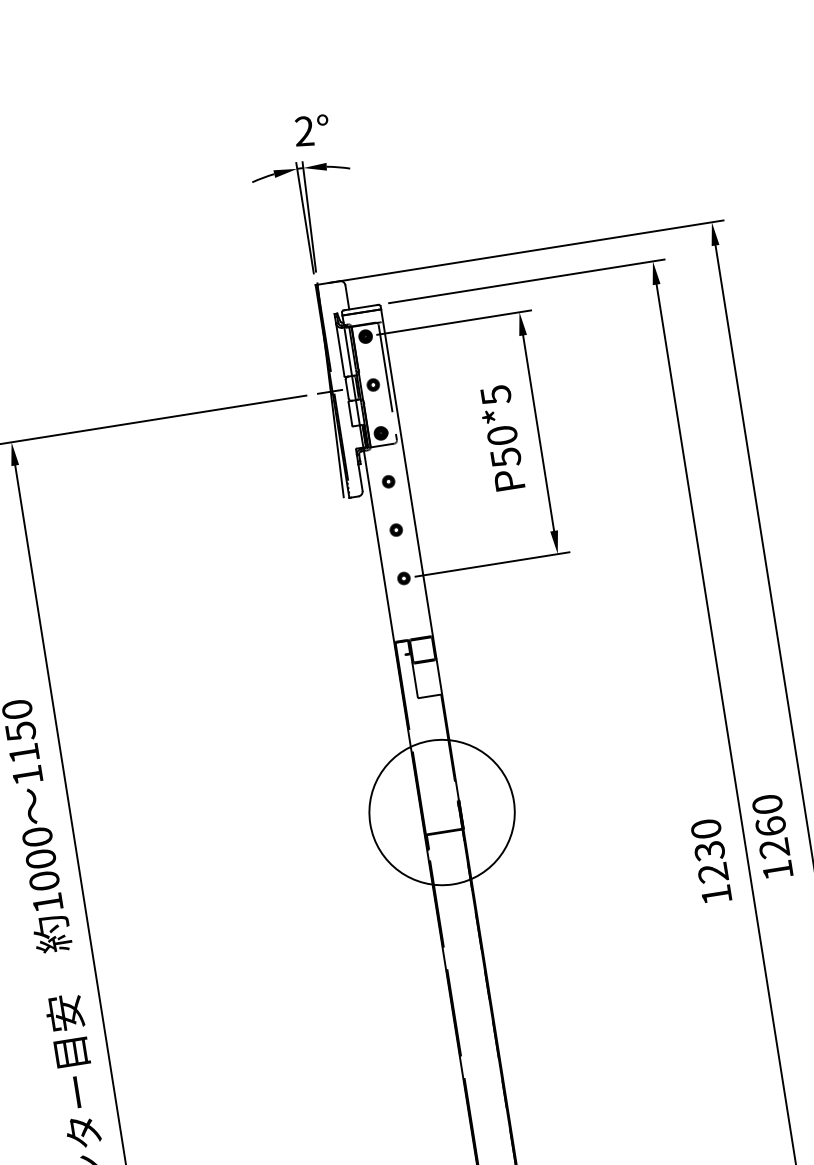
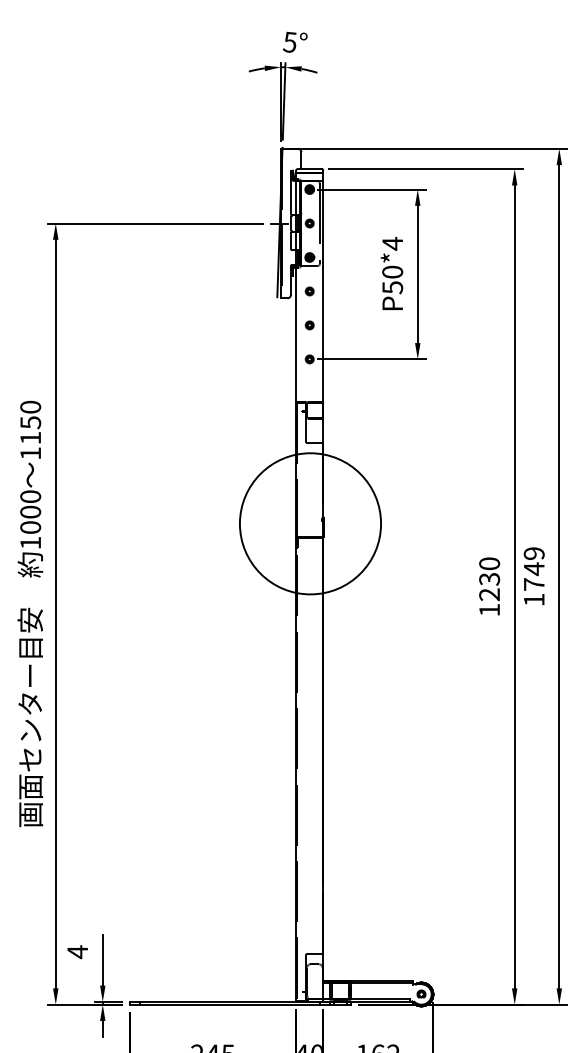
text: (303, 130) -> (289, 41), 2° -> 5°
text: (495, 394) -> (392, 243), P50*5 -> P50*4
circle: (442, 812) -> (310, 523), size x1.4
text: (769, 825) -> (533, 568), 1260 -> 1749

